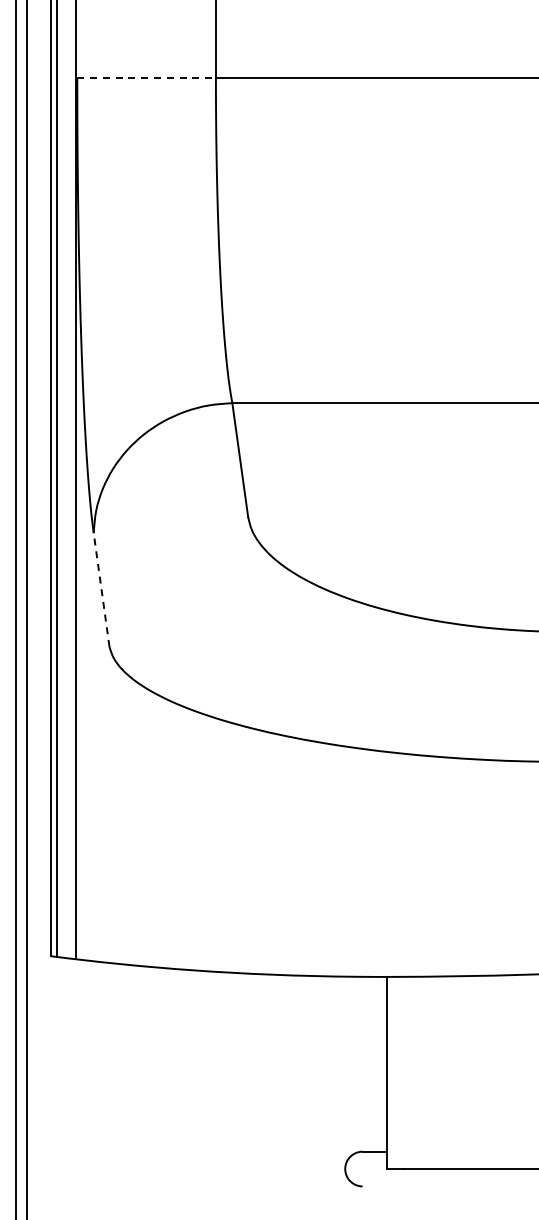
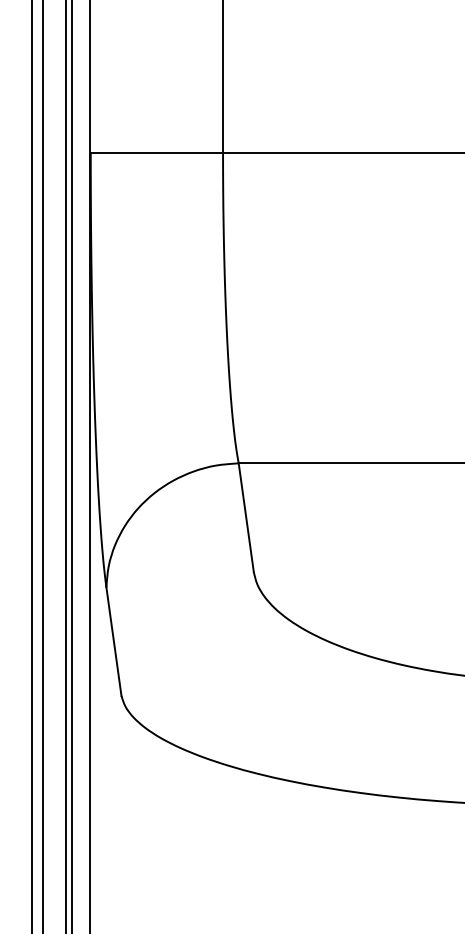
line: (147, 78) -> (157, 153), dashed -> solid
line: (101, 589) -> (113, 641), dashed -> solid

